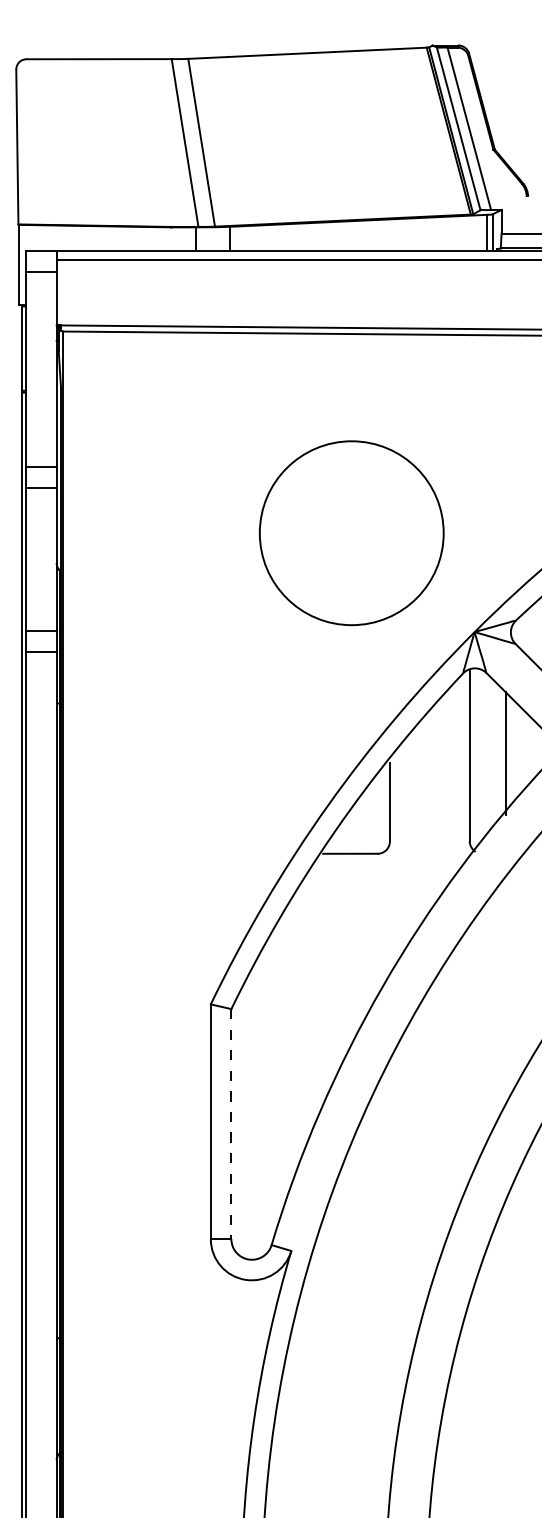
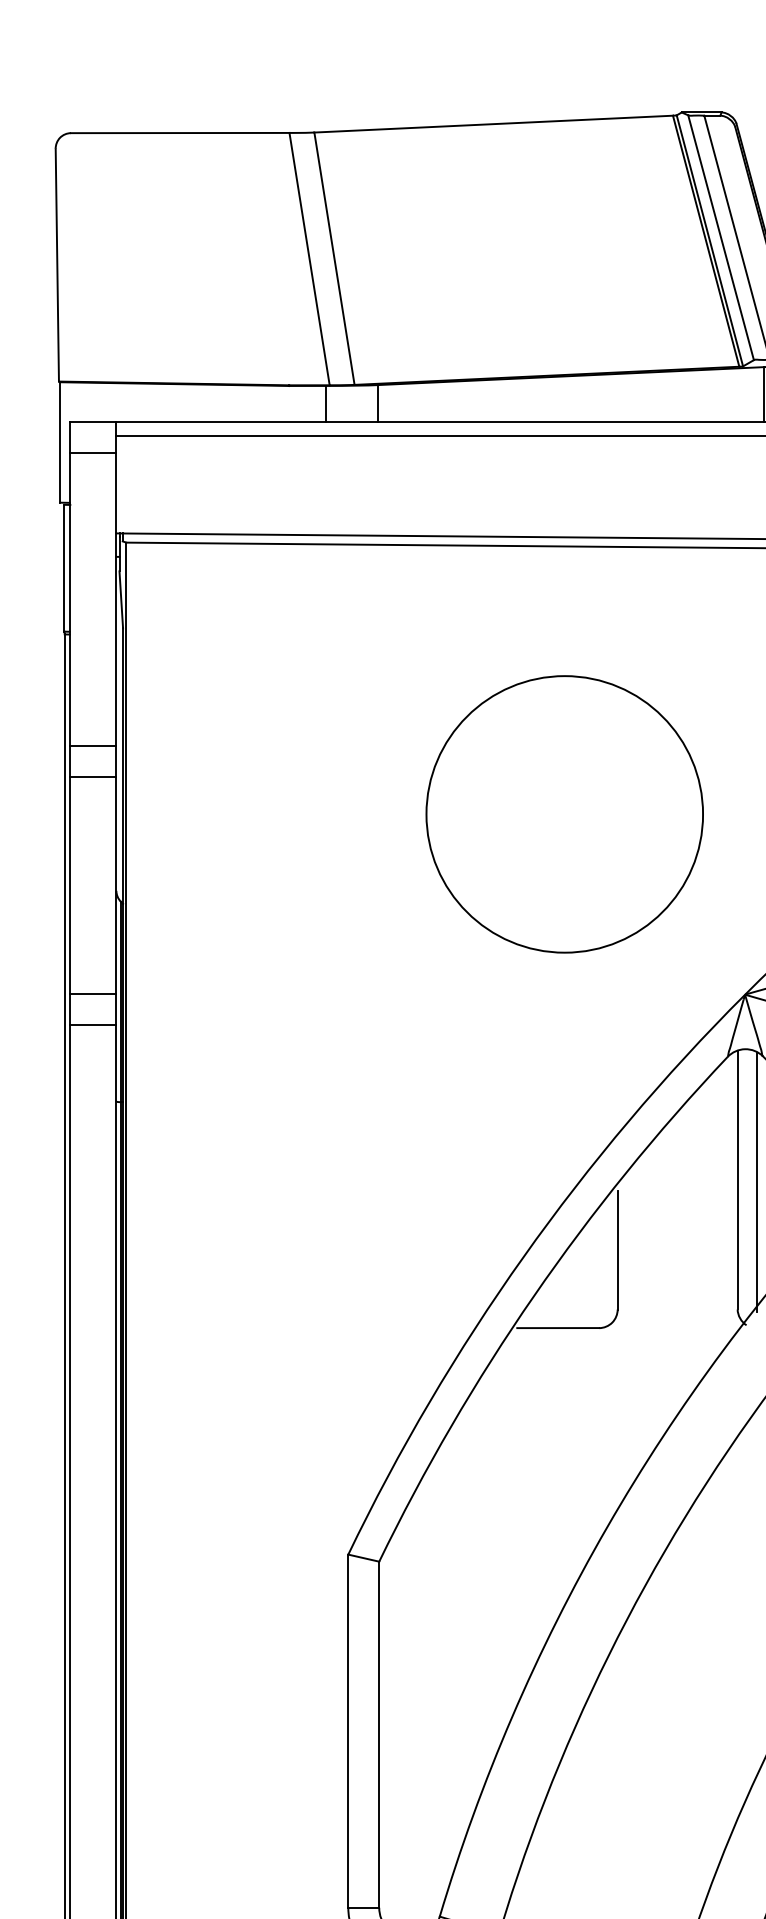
circle: (351, 533) -> (564, 814), moved
line: (482, 756) -> (756, 1181), added
line: (231, 1124) -> (379, 1735), dashed -> solid

